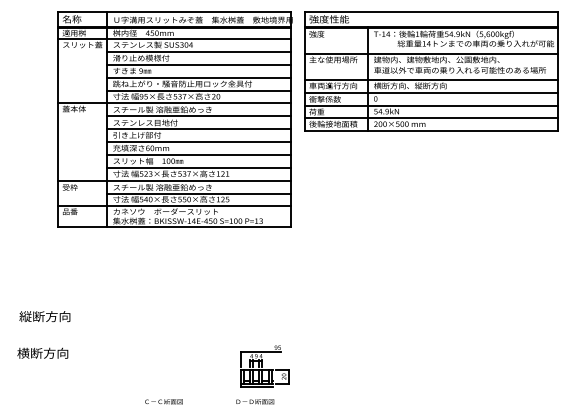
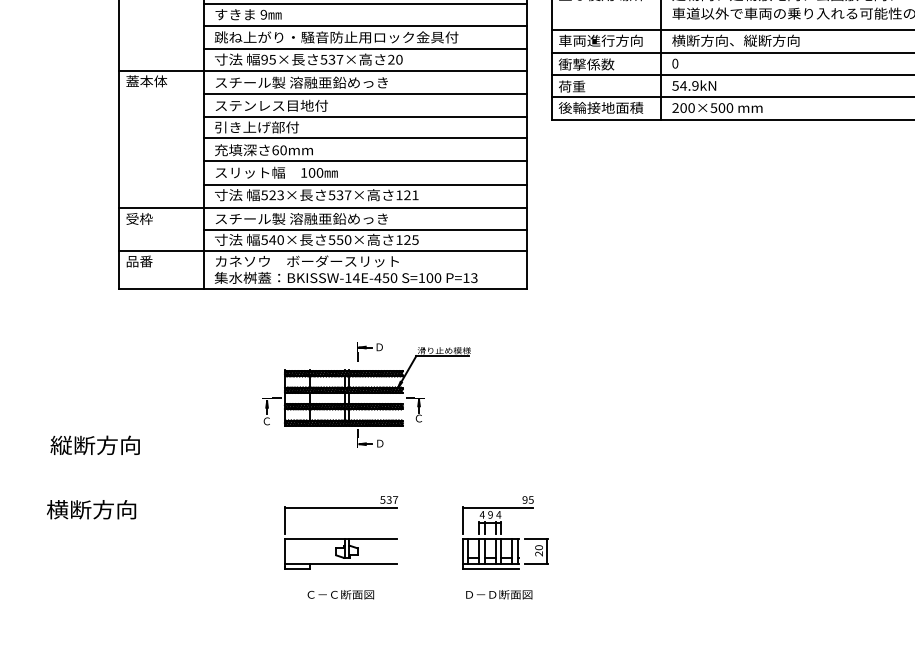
part: (199, 287) -> (366, 394), added
part: (184, 366) -> (339, 532), added
part: (264, 366) -> (504, 532), moved
text: (163, 401) -> (339, 594), moved
text: (255, 401) -> (499, 594), moved

